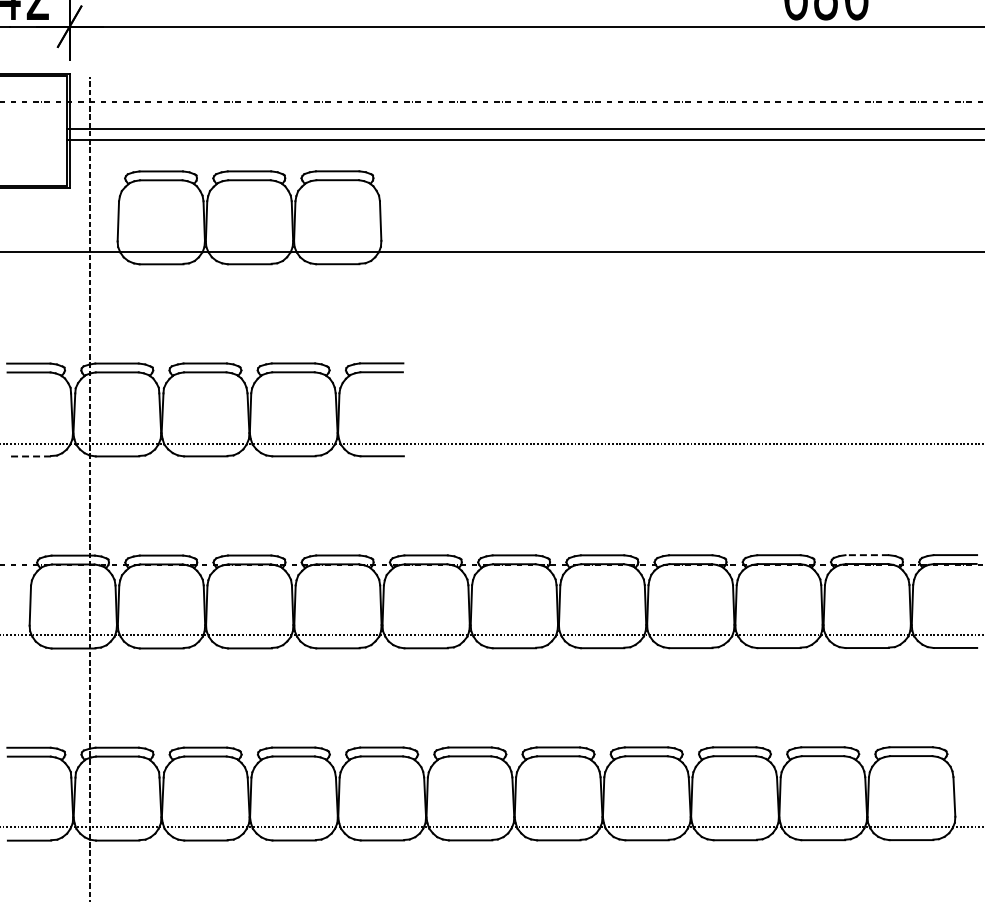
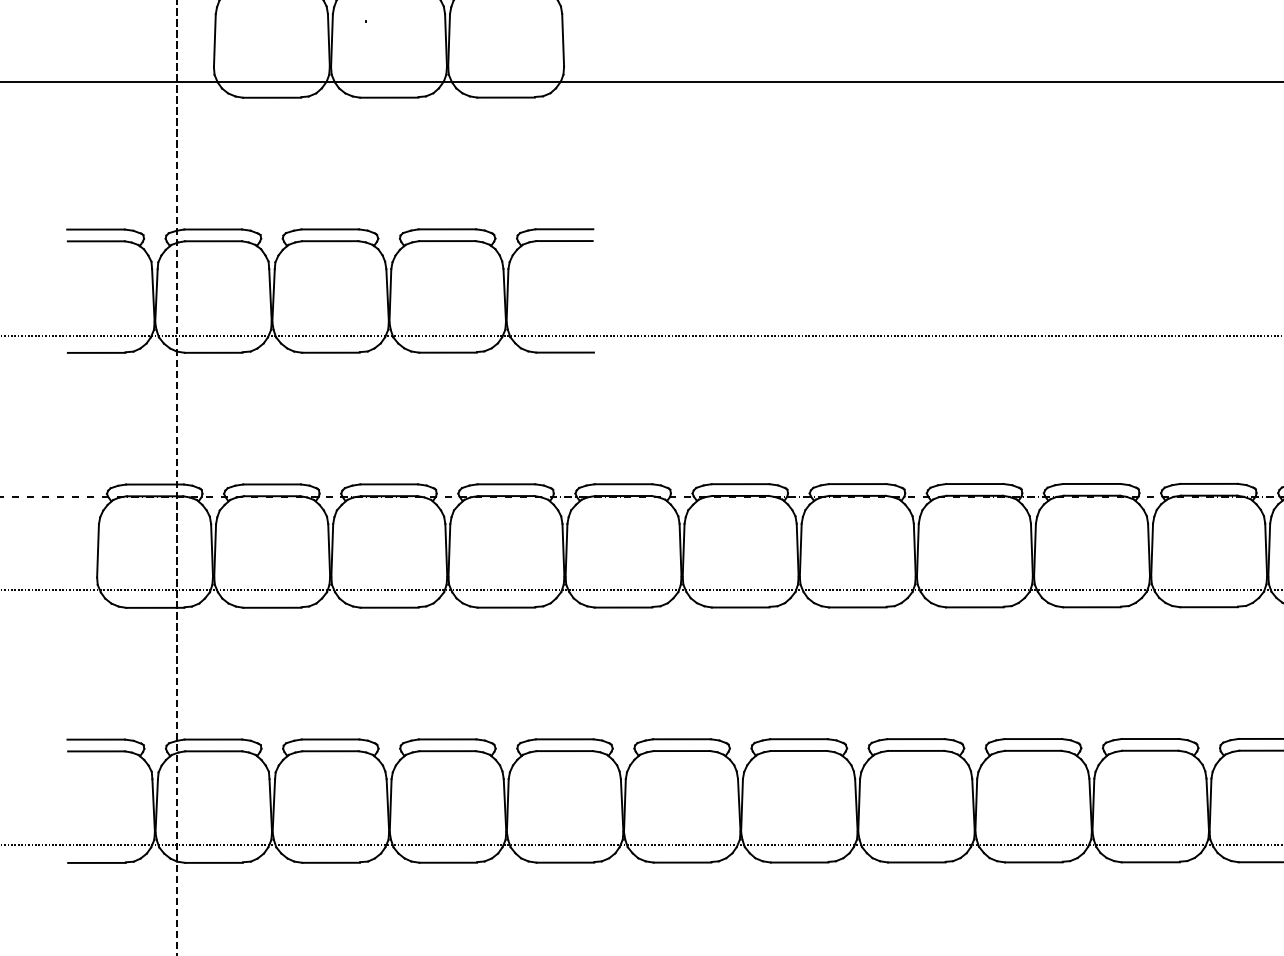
line: (29, 456) -> (96, 352), dashed -> solid
line: (867, 555) -> (1209, 484), dashed -> solid

